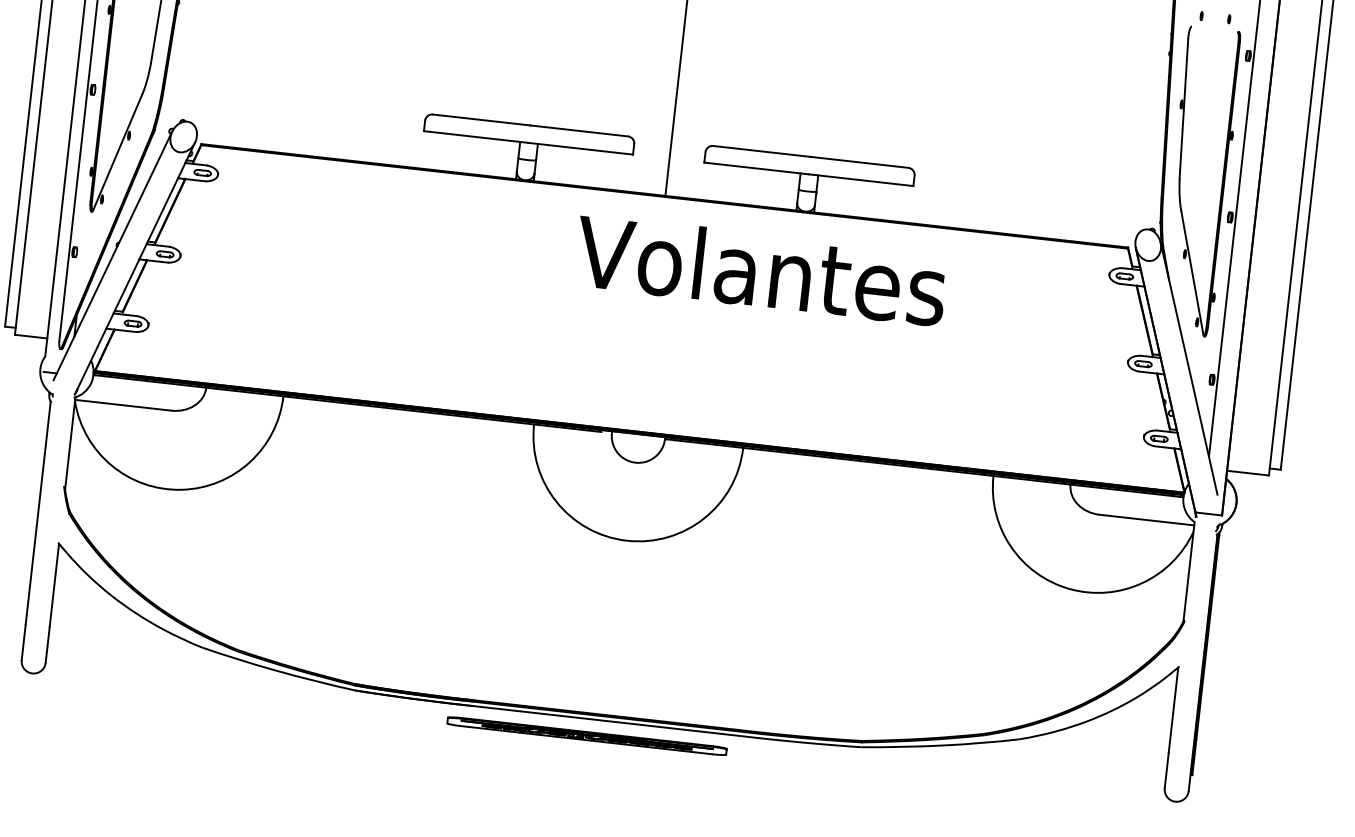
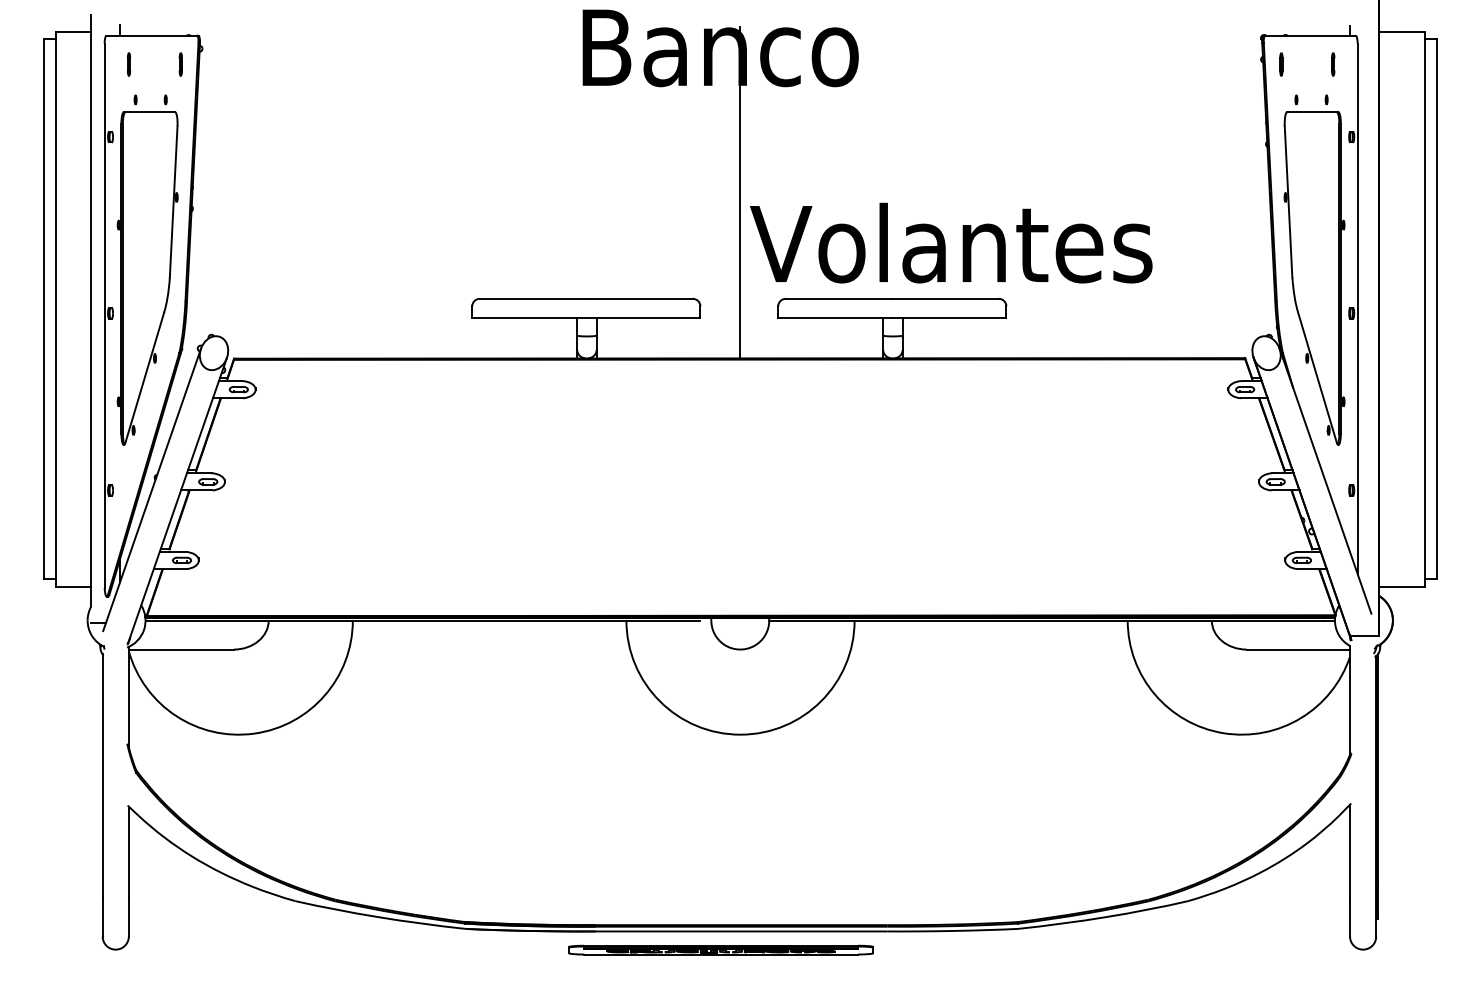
line: (1215, 29) -> (1312, 112), added
text: (761, 269) -> (951, 242), moved

